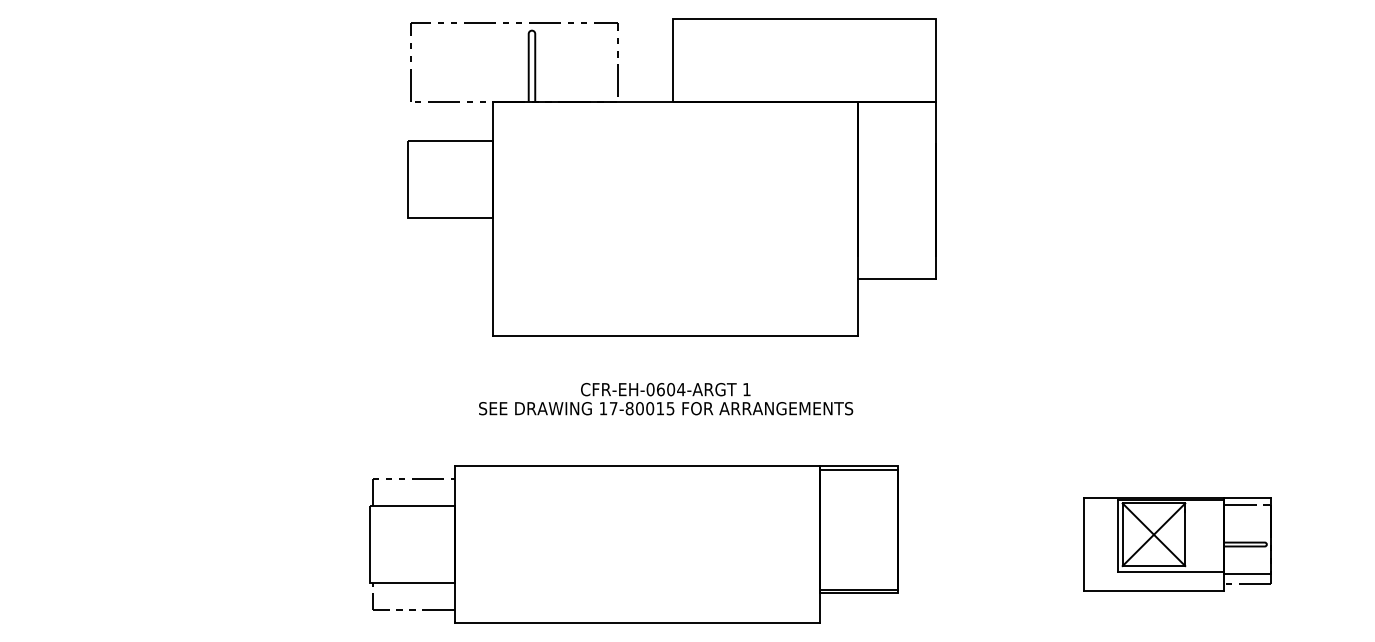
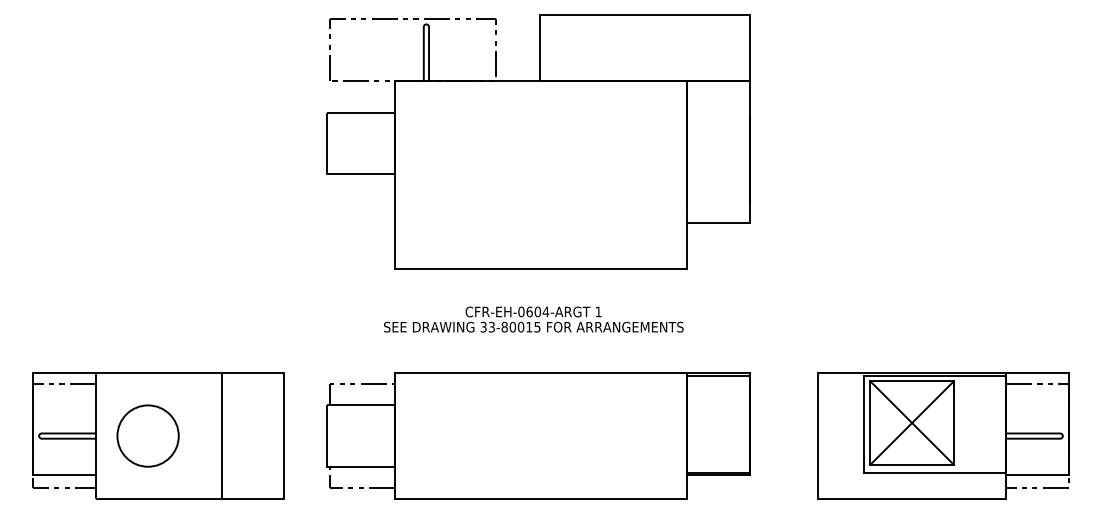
text: (608, 408) -> (487, 327), 17-80015 -> 33-80015
part: (197, 544) -> (158, 436), added
part: (633, 544) -> (538, 436), moved
part: (1177, 544) -> (943, 436), size x1.67

